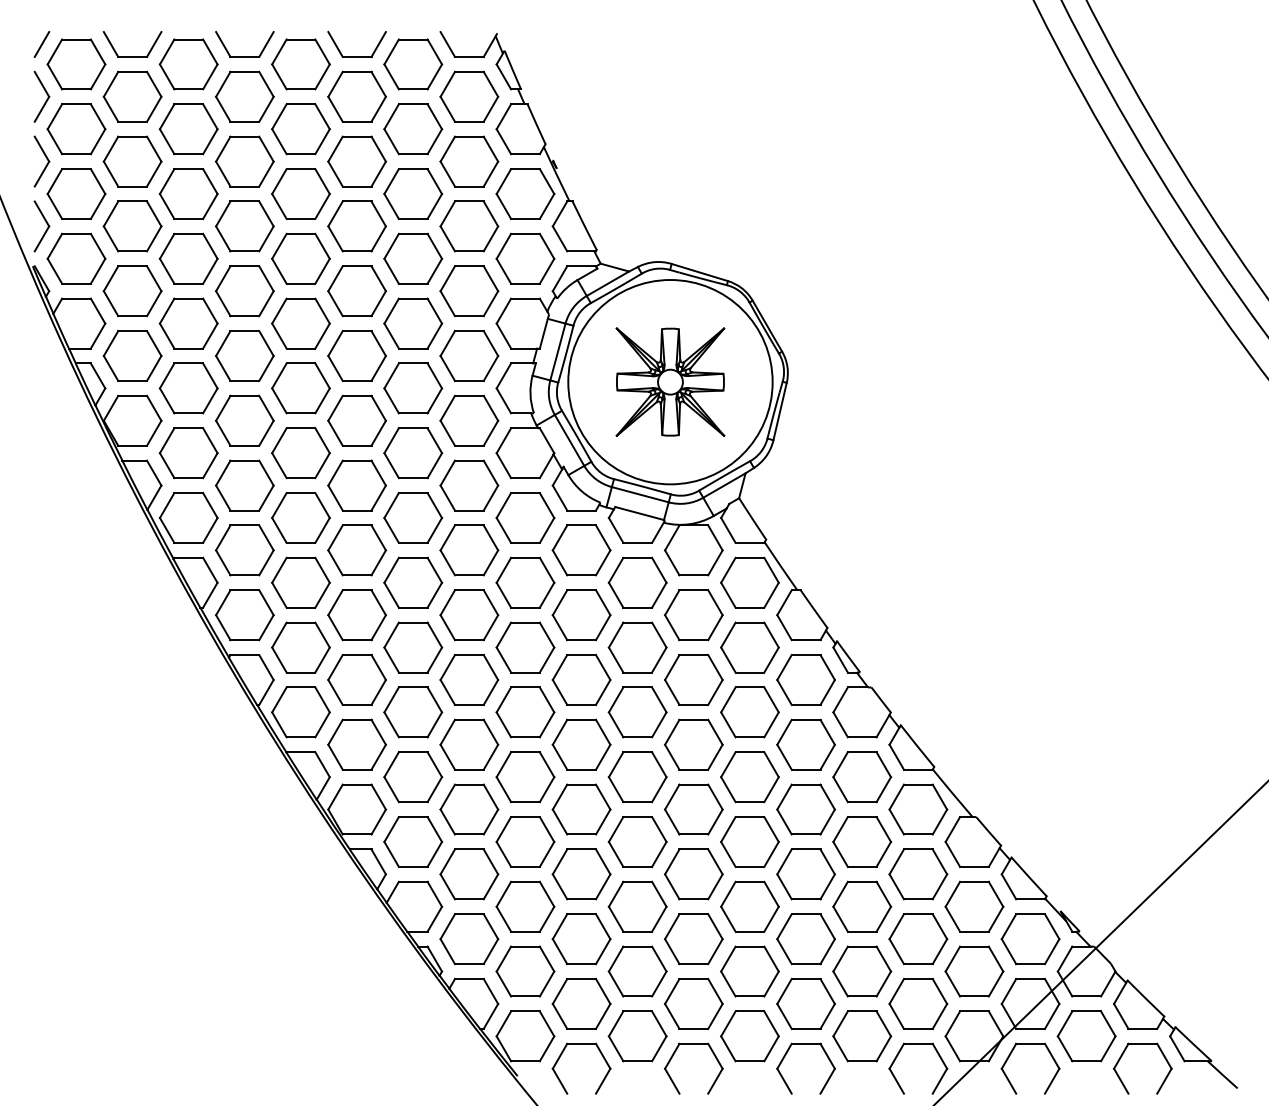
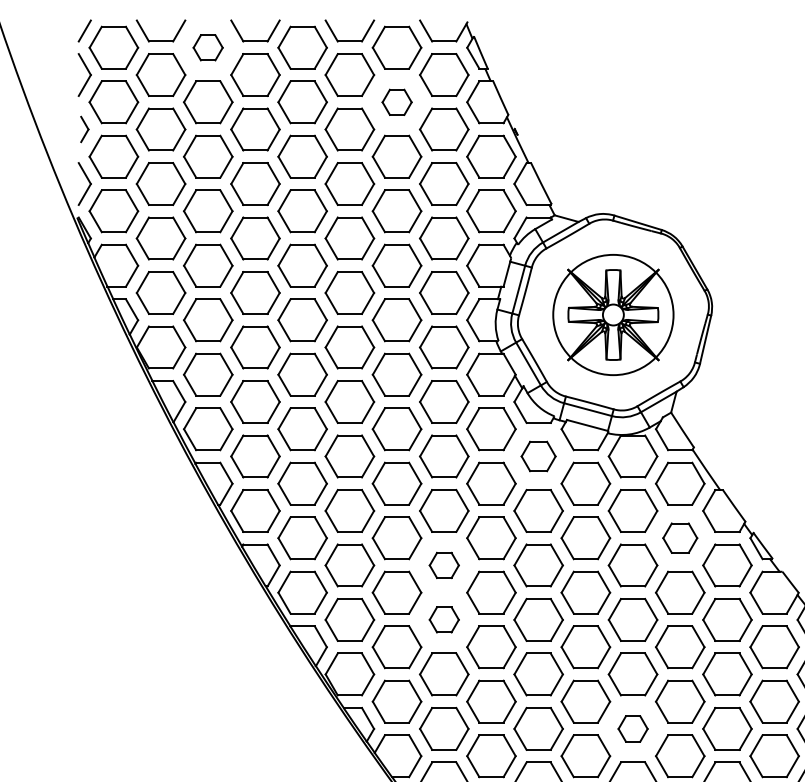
part: (188, 64) -> (208, 47), size x0.6
part: (413, 129) -> (397, 102), size x0.6
part: (41, 161) -> (84, 129), size x0.6
circle: (670, 382) -> (613, 315), size x0.7
part: (581, 550) -> (538, 456), size x0.7
part: (749, 647) -> (679, 538), size x0.7
part: (469, 679) -> (444, 565), size x0.6
part: (469, 744) -> (444, 619), size x0.6
part: (693, 874) -> (632, 729), size x0.6

